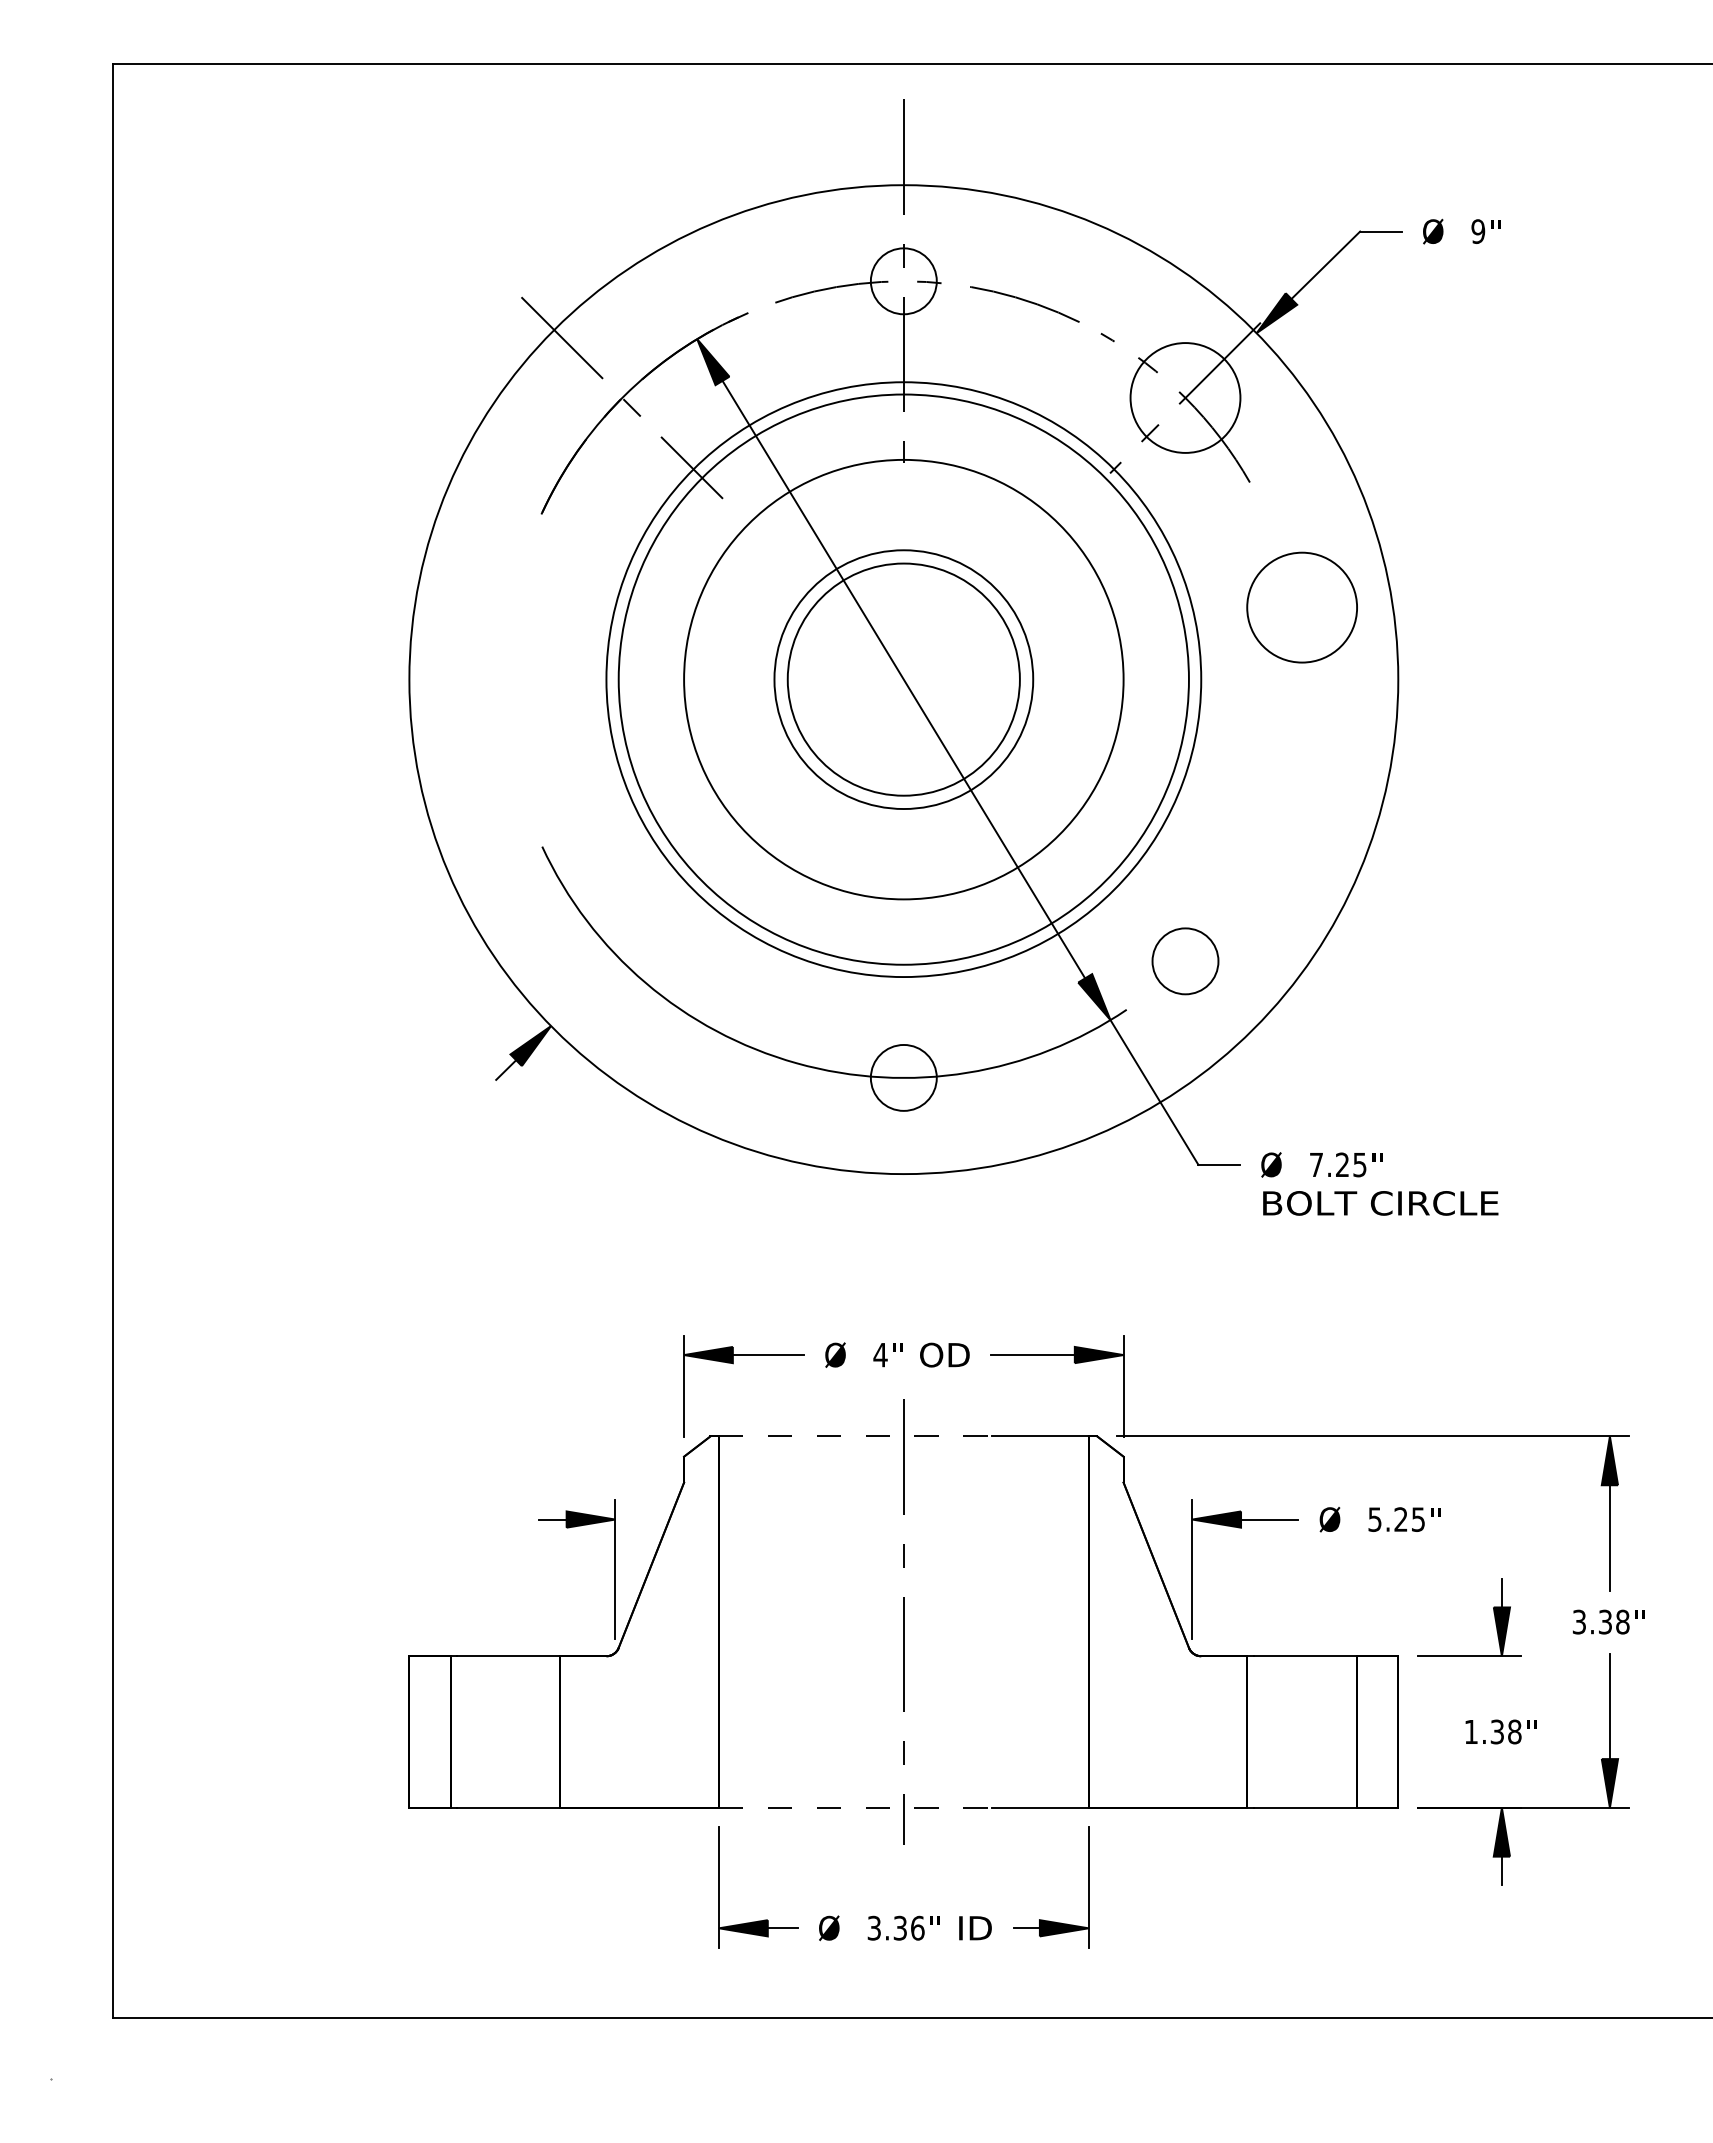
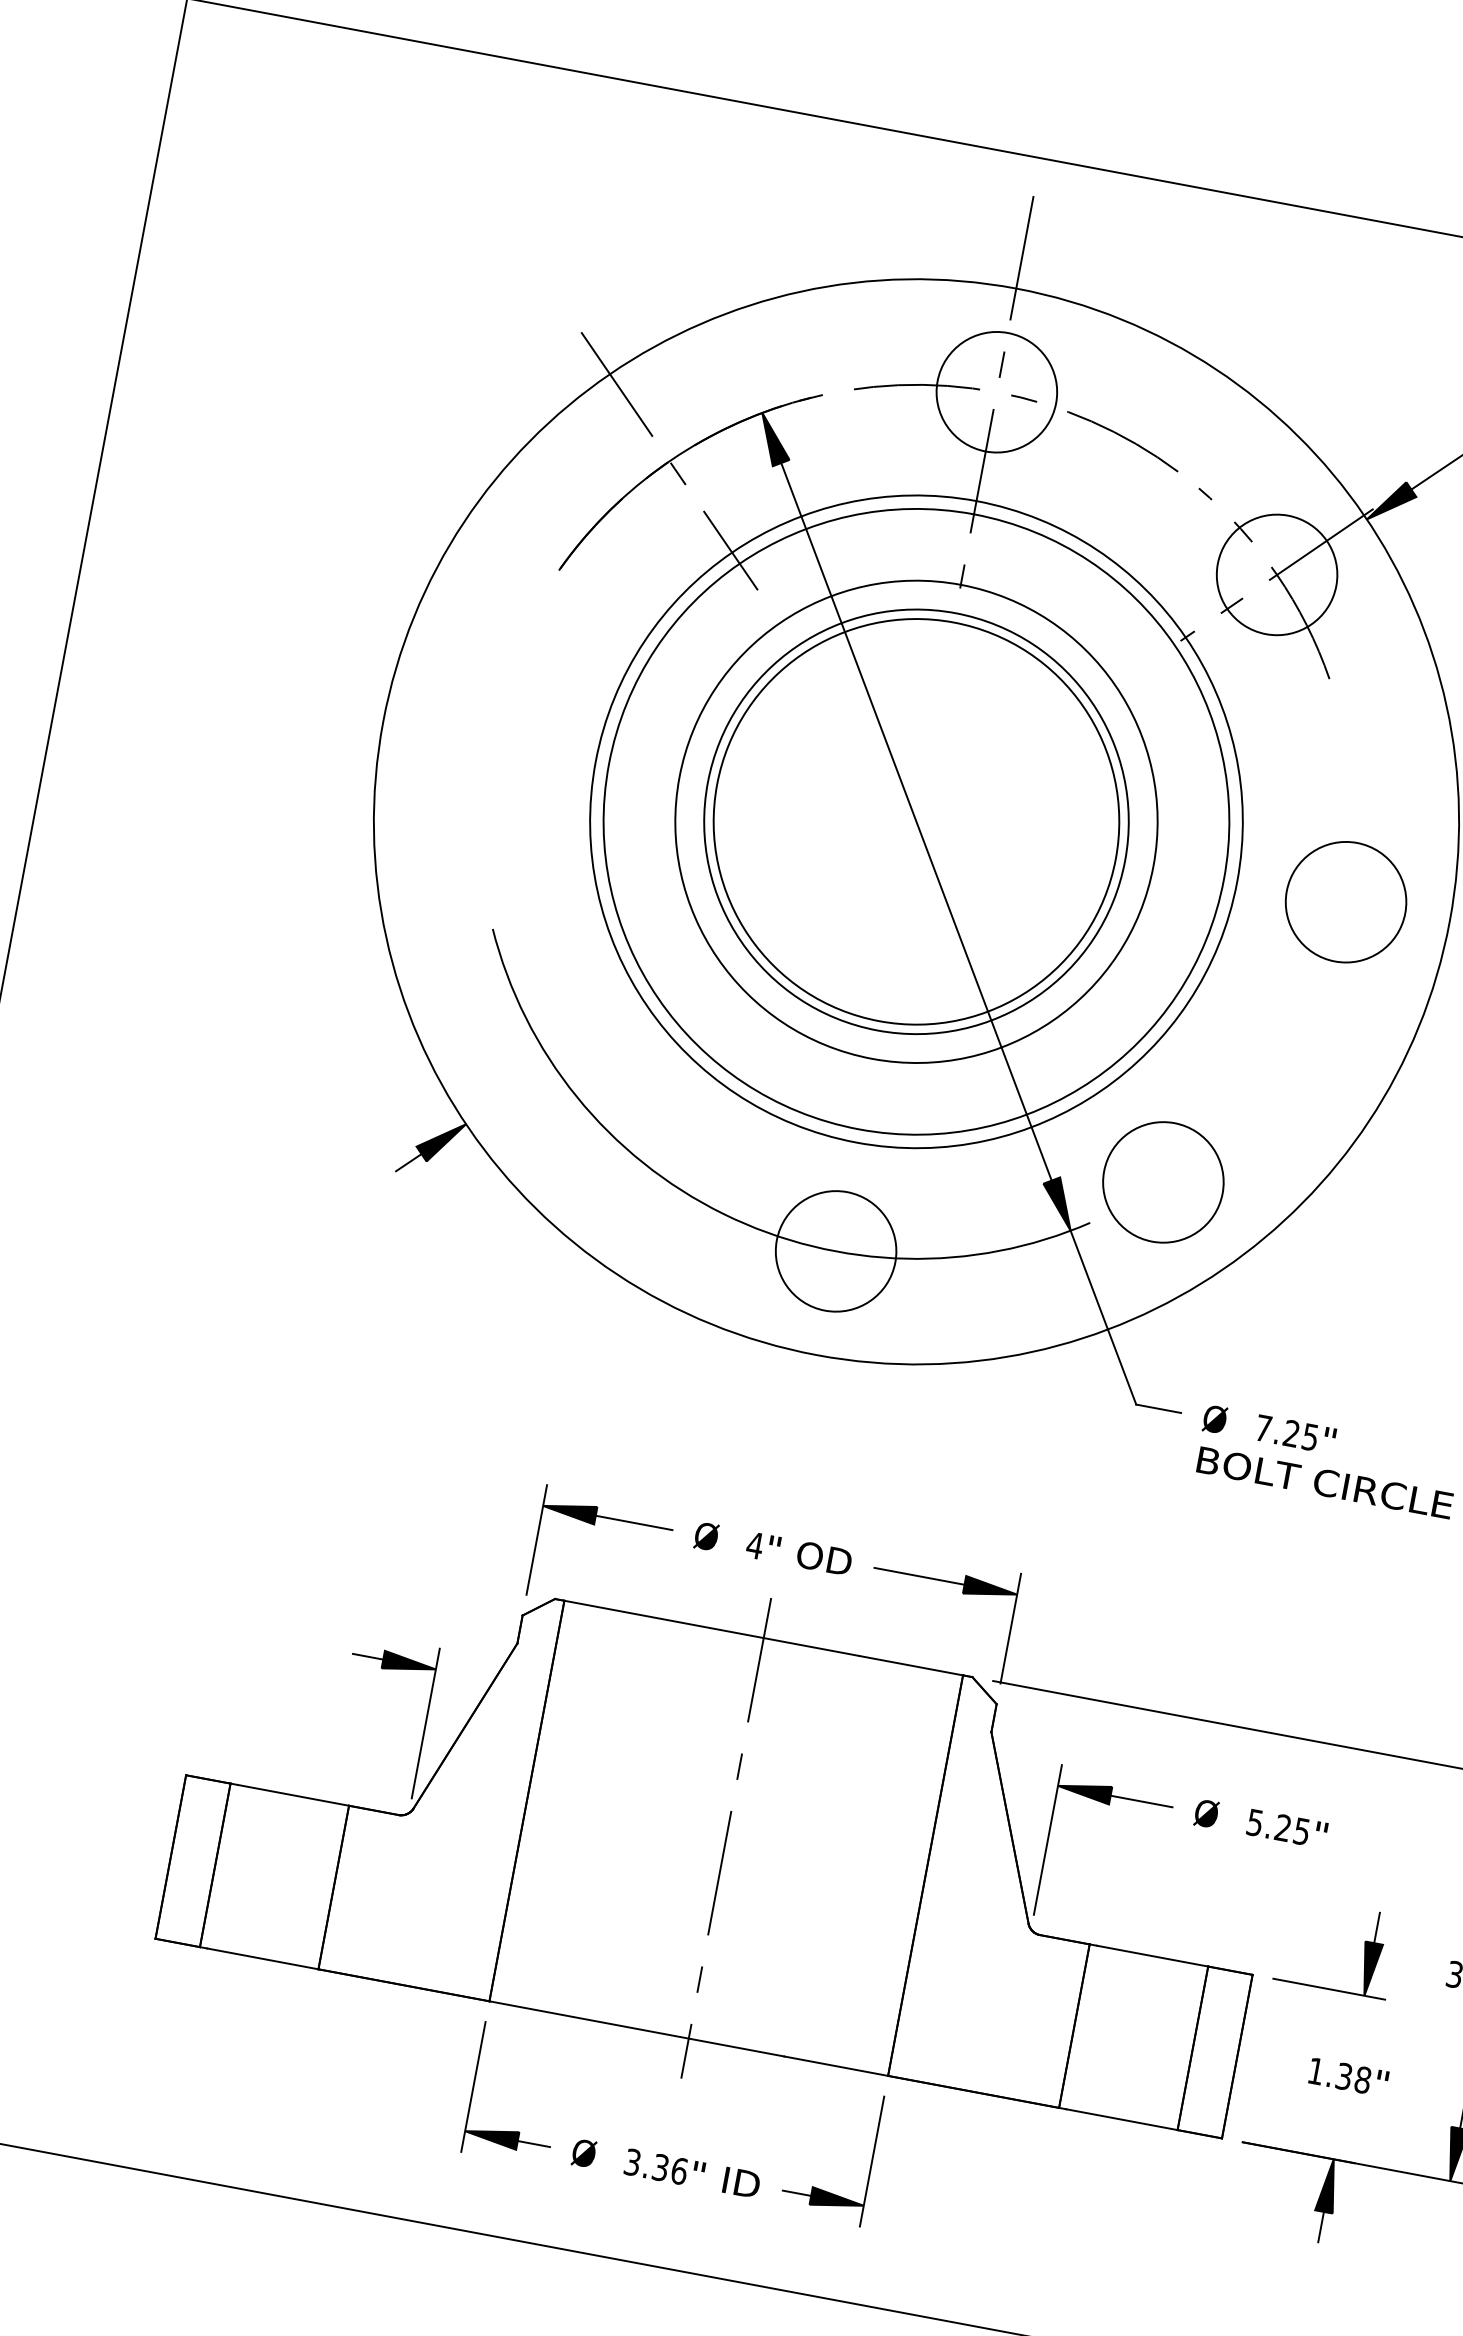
circle: (903, 281) -> (996, 392), size x1.67
circle: (1301, 607) -> (1345, 901), moved
circle: (903, 679) -> (916, 821), size x1.43
circle: (903, 679) -> (916, 821), size x1.67
circle: (1185, 961) -> (1163, 1182), size x1.67
circle: (903, 1077) -> (835, 1250), size x1.67
line: (855, 1436) -> (711, 1628), dashed -> solid
line: (855, 1807) -> (636, 2028), dashed -> solid

